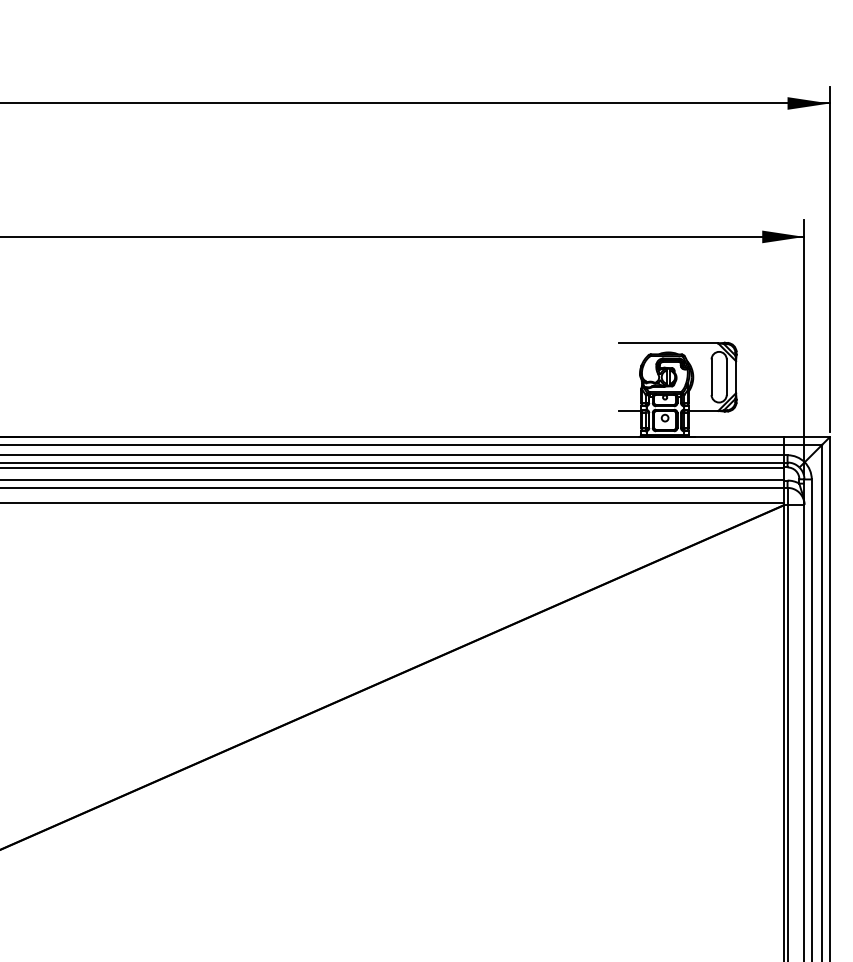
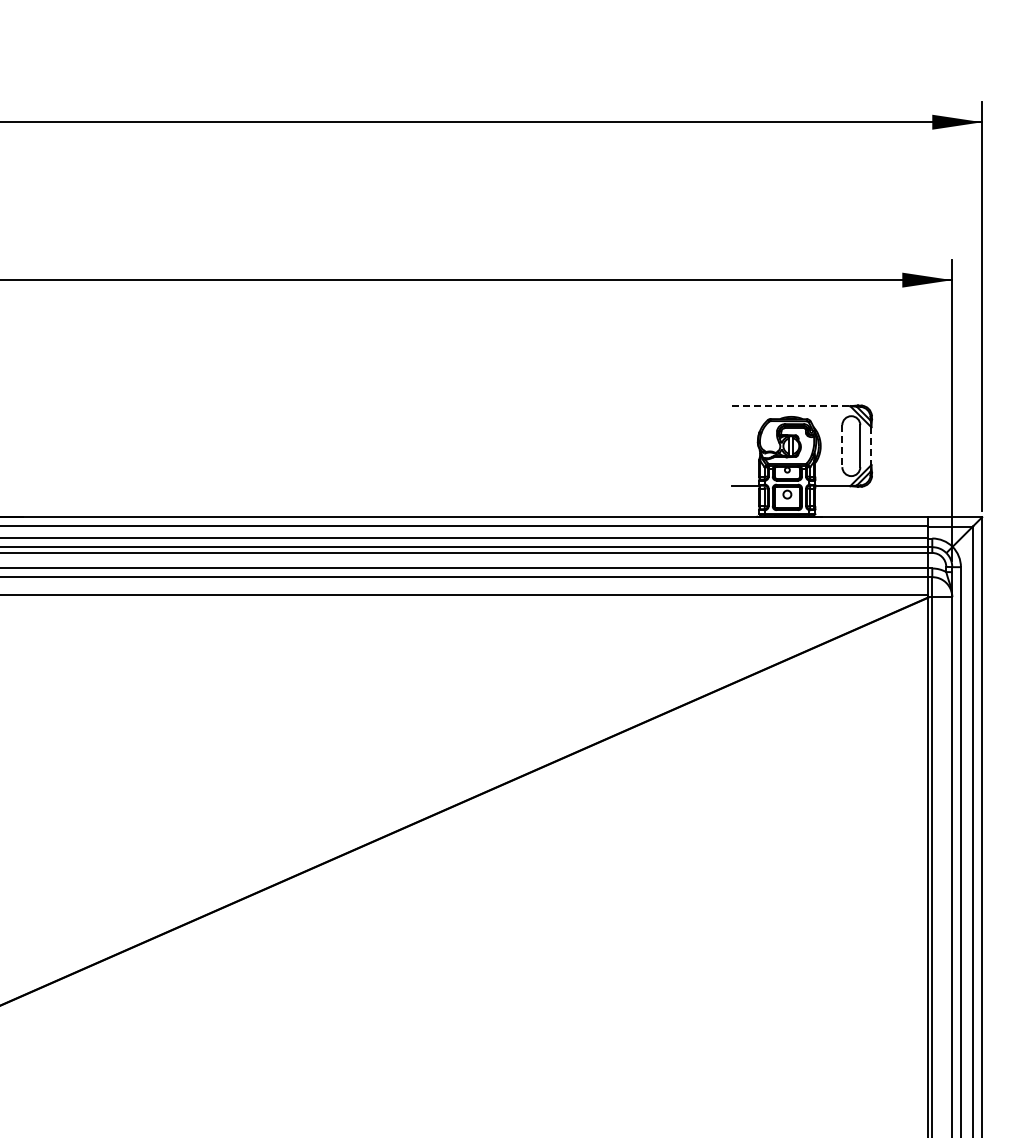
line: (668, 343) -> (791, 406), solid -> dashed
line: (711, 377) -> (842, 446), solid -> dashed
line: (736, 377) -> (871, 446), solid -> dashed

